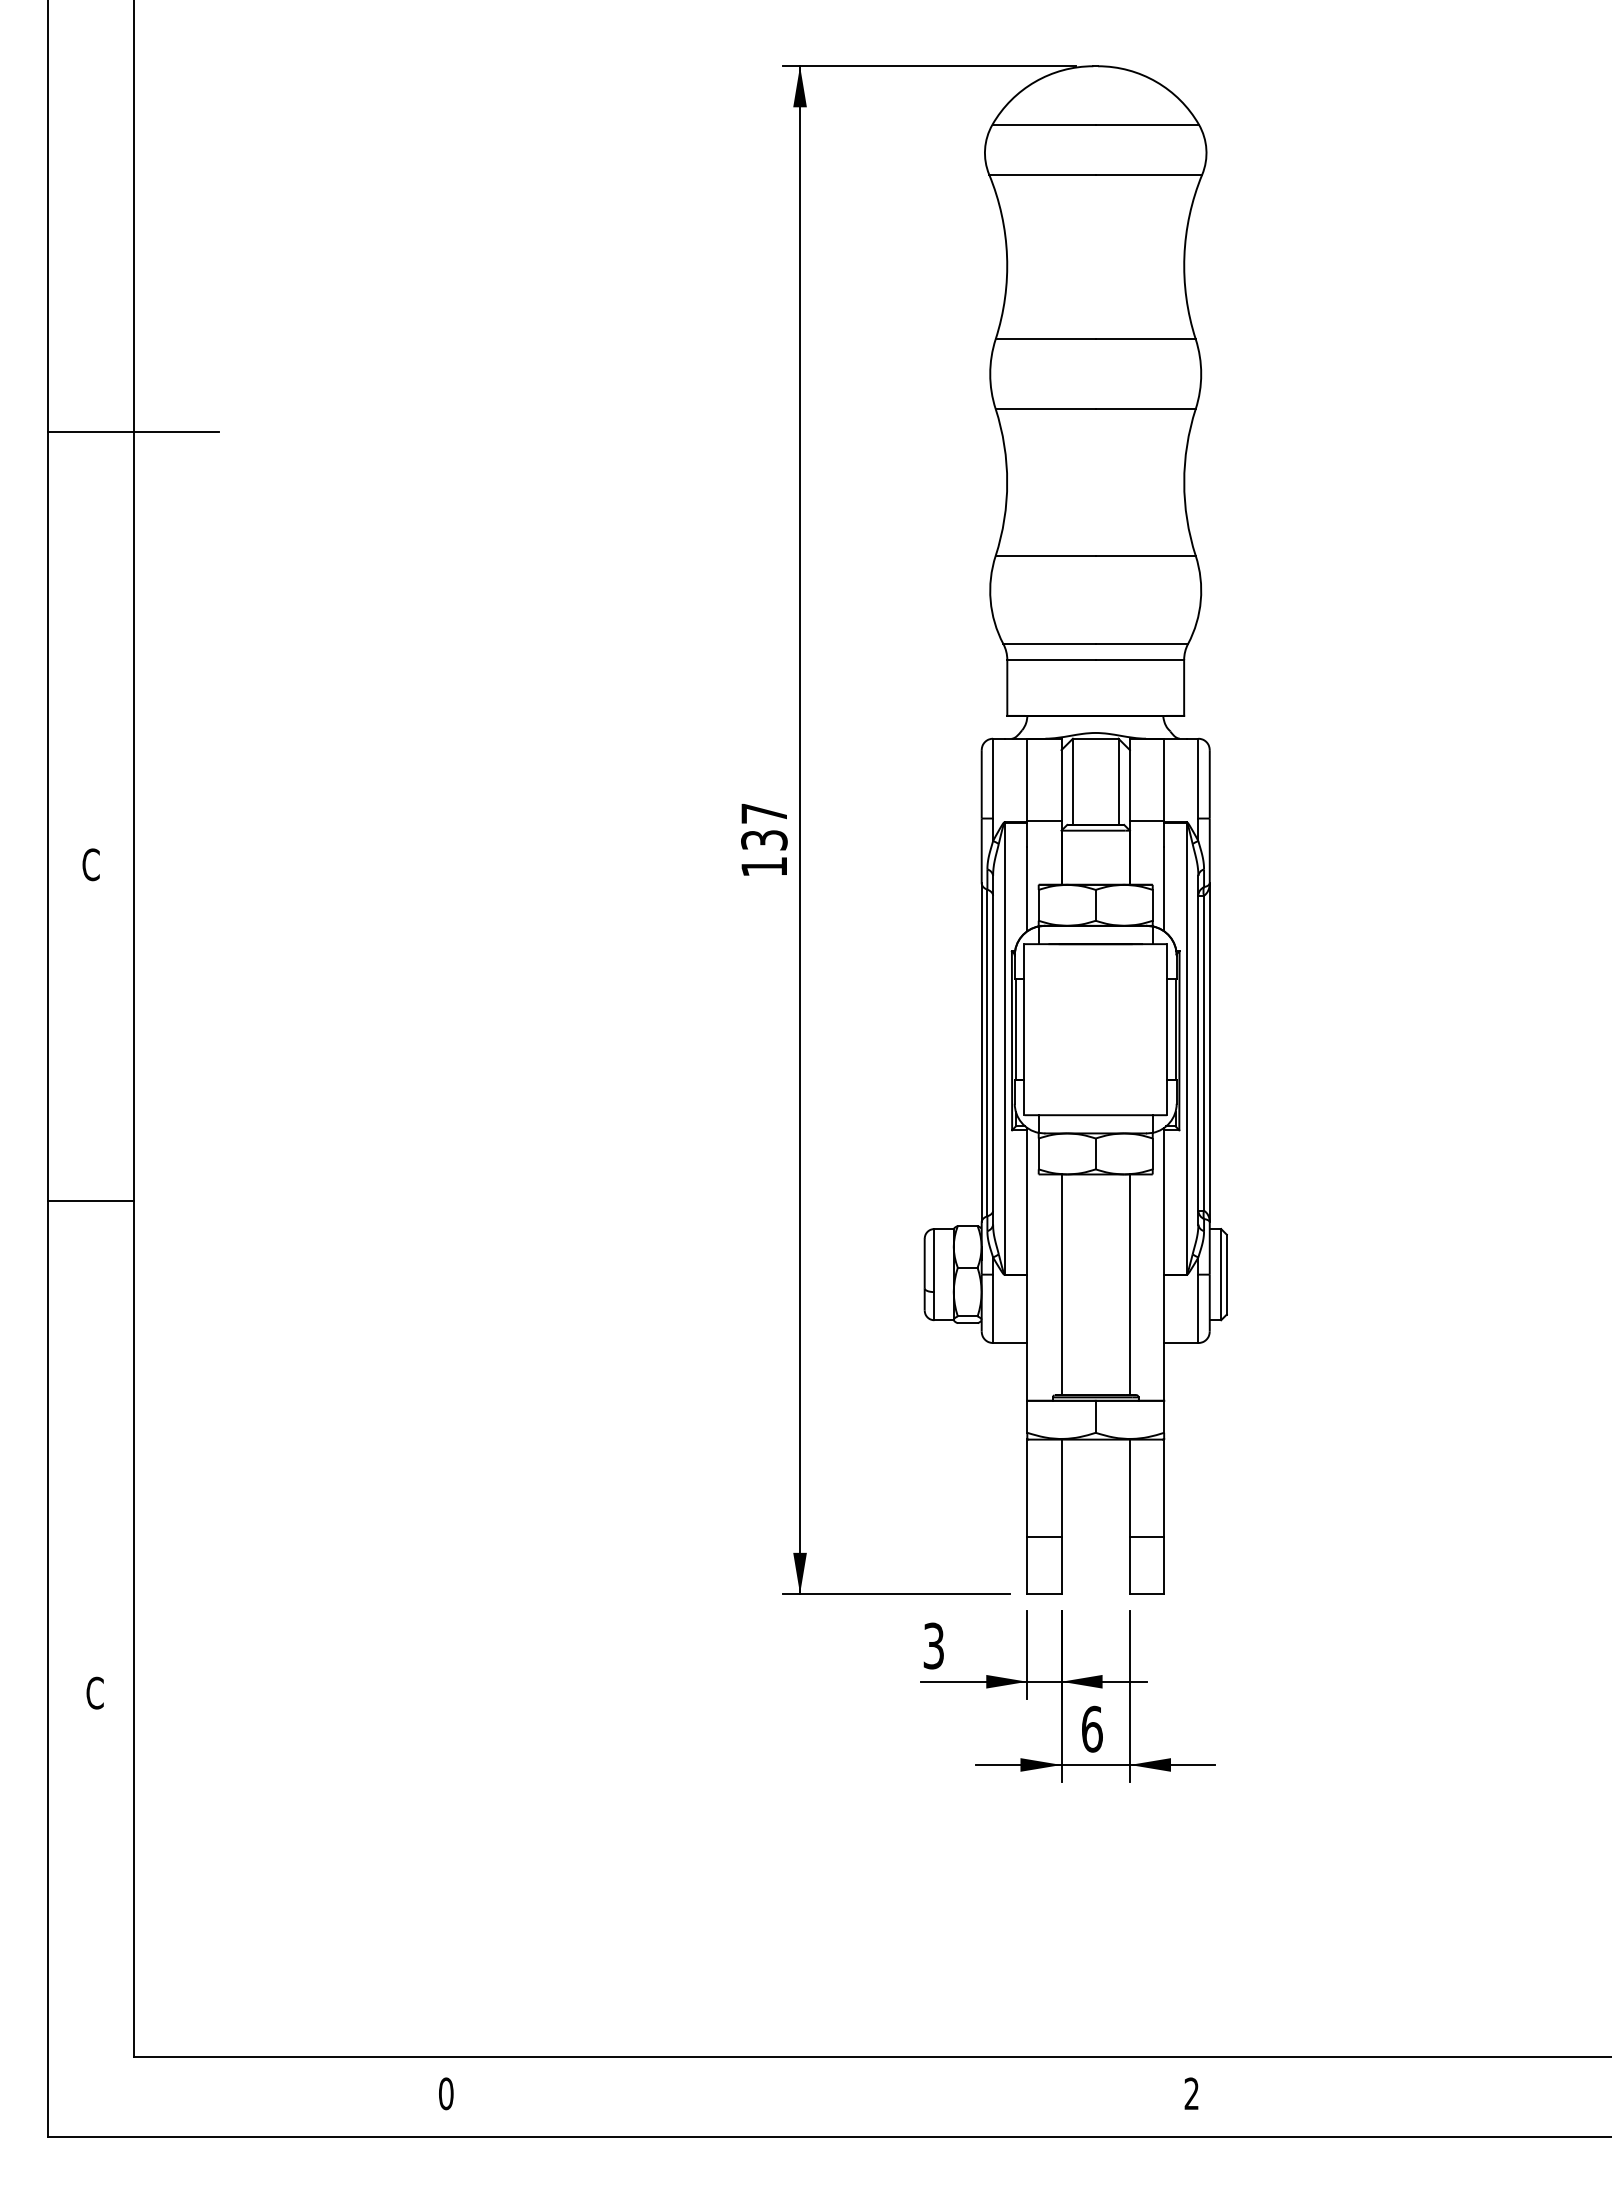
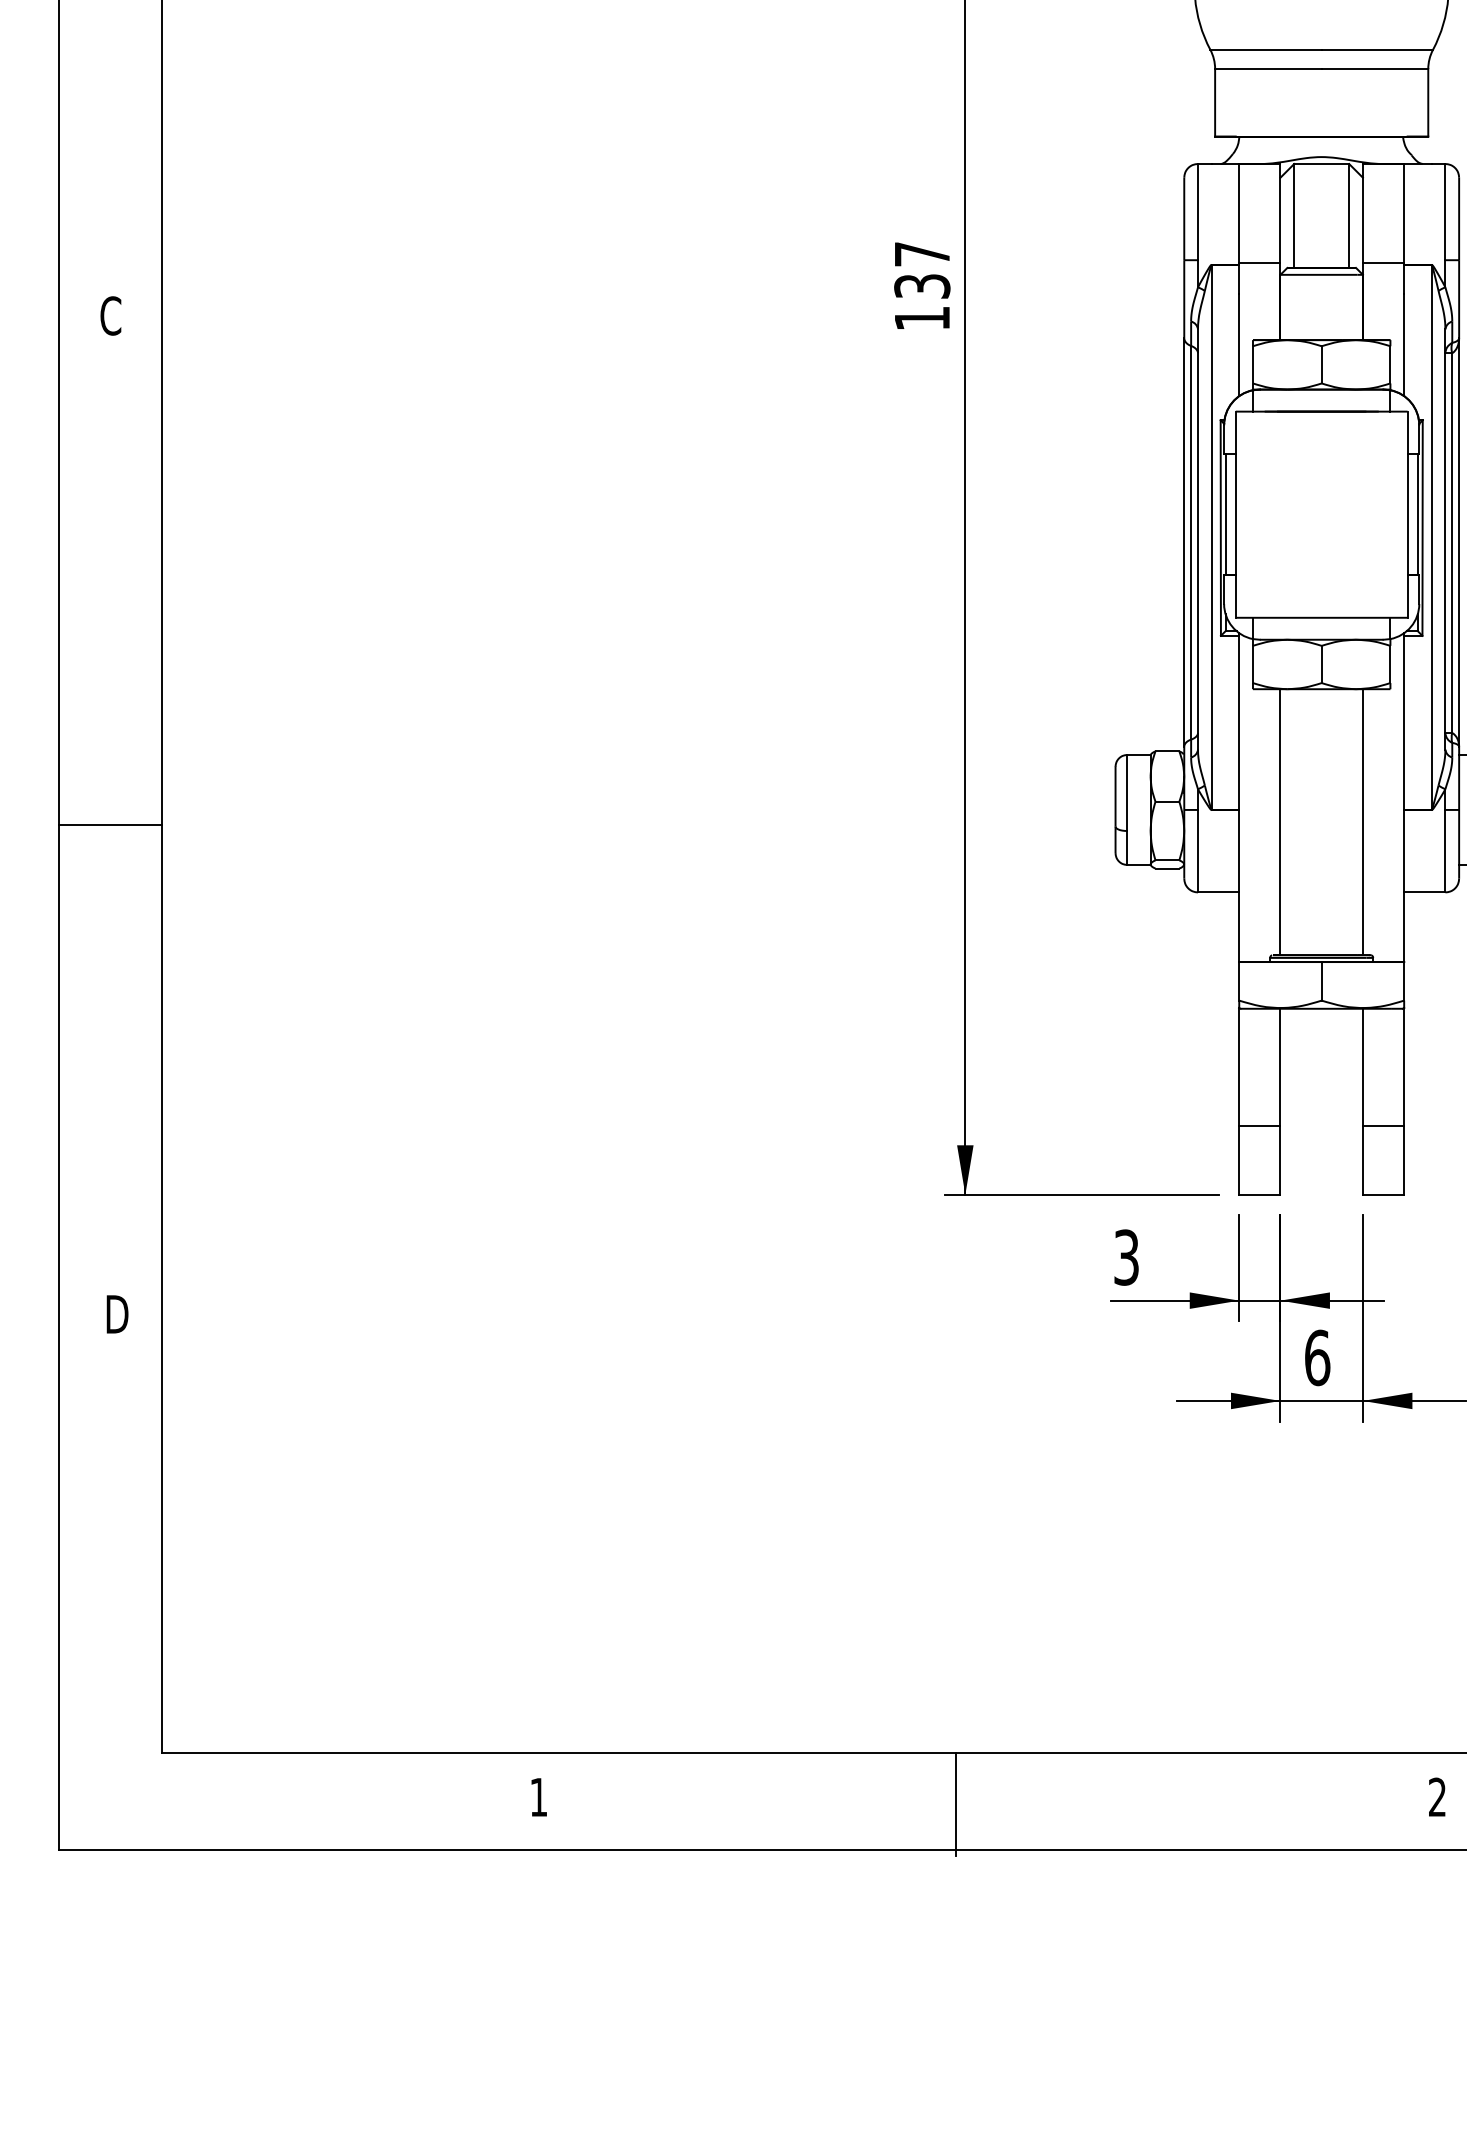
line: (90, 1200) -> (110, 825), moved
text: (95, 1692) -> (116, 1313), C -> D
text: (446, 2093) -> (539, 1796), 0 -> 1
line: (792, 2099) -> (956, 1804), added

